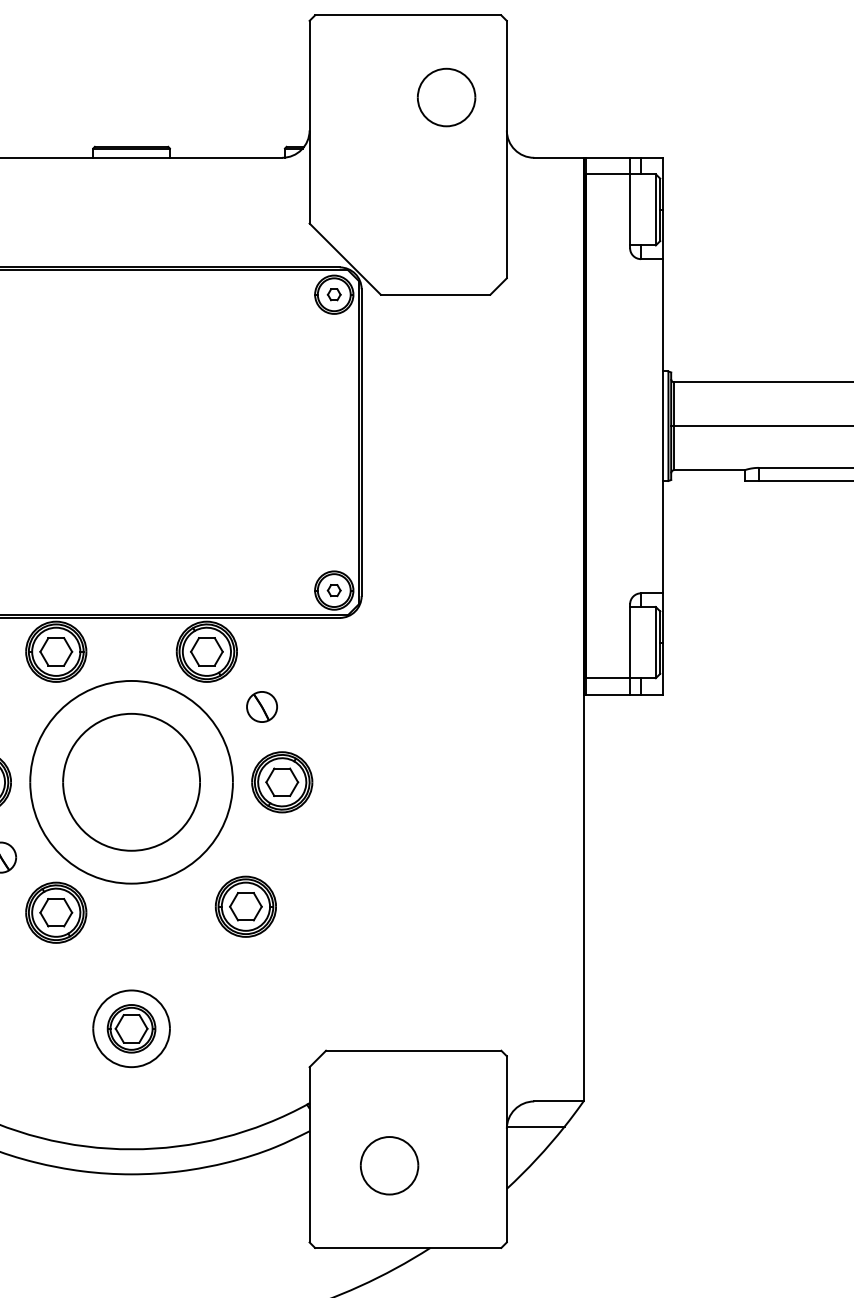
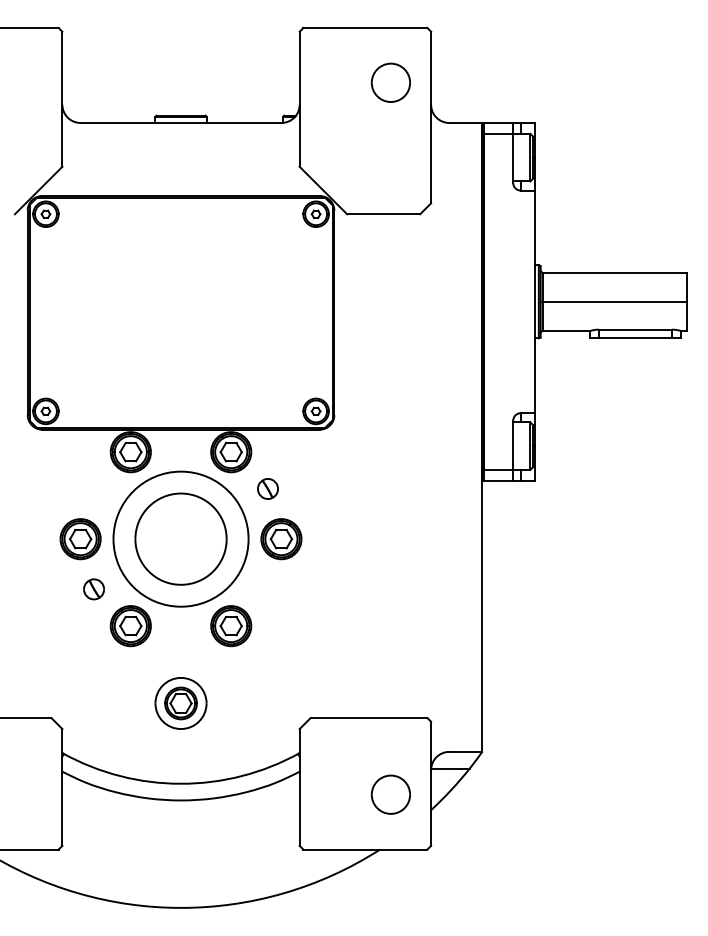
part: (246, 907) -> (231, 626), moved
part: (388, 1165) -> (390, 794), moved

